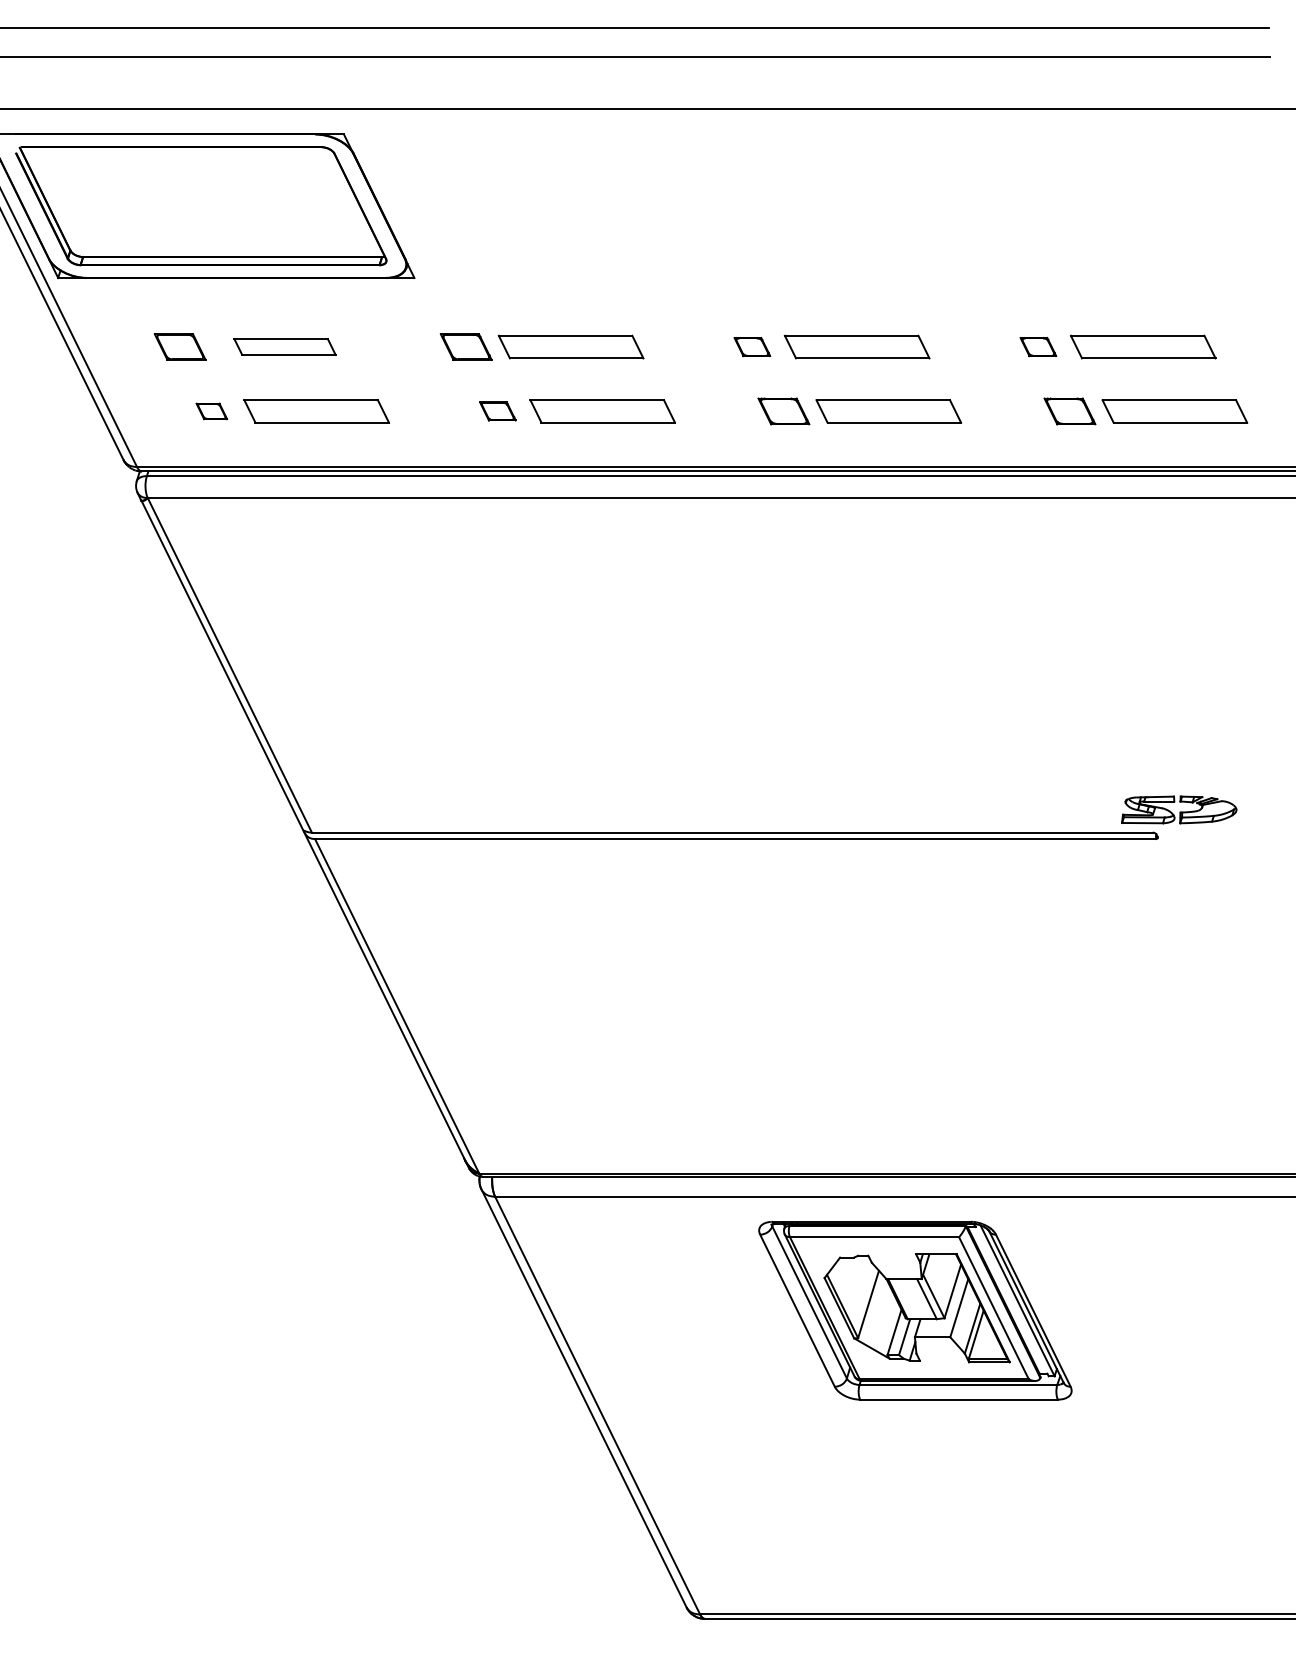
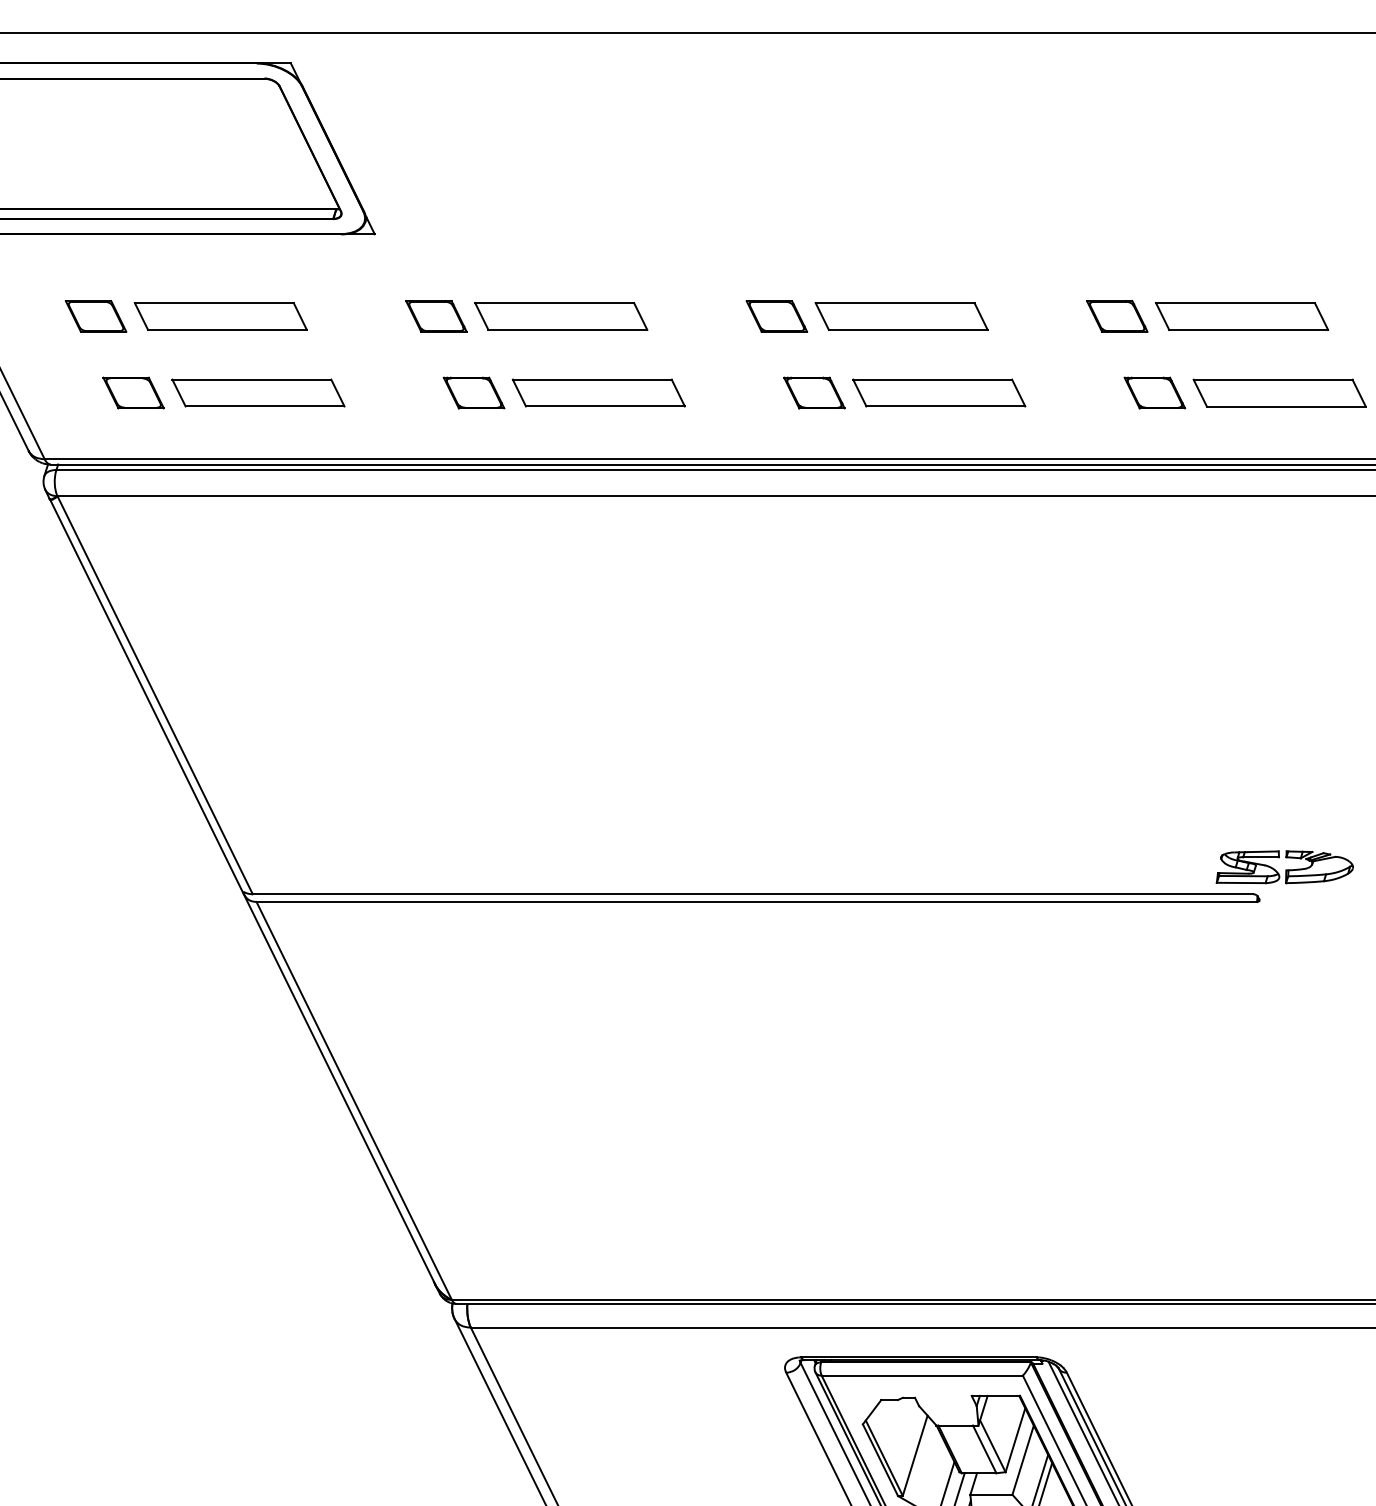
part: (284, 346) -> (220, 315), size x1.43
part: (752, 346) -> (777, 315), size x1.43
part: (1038, 346) -> (1117, 315), size x1.43
part: (211, 411) -> (133, 393), size x1.67
part: (497, 411) -> (473, 393), size x1.43

